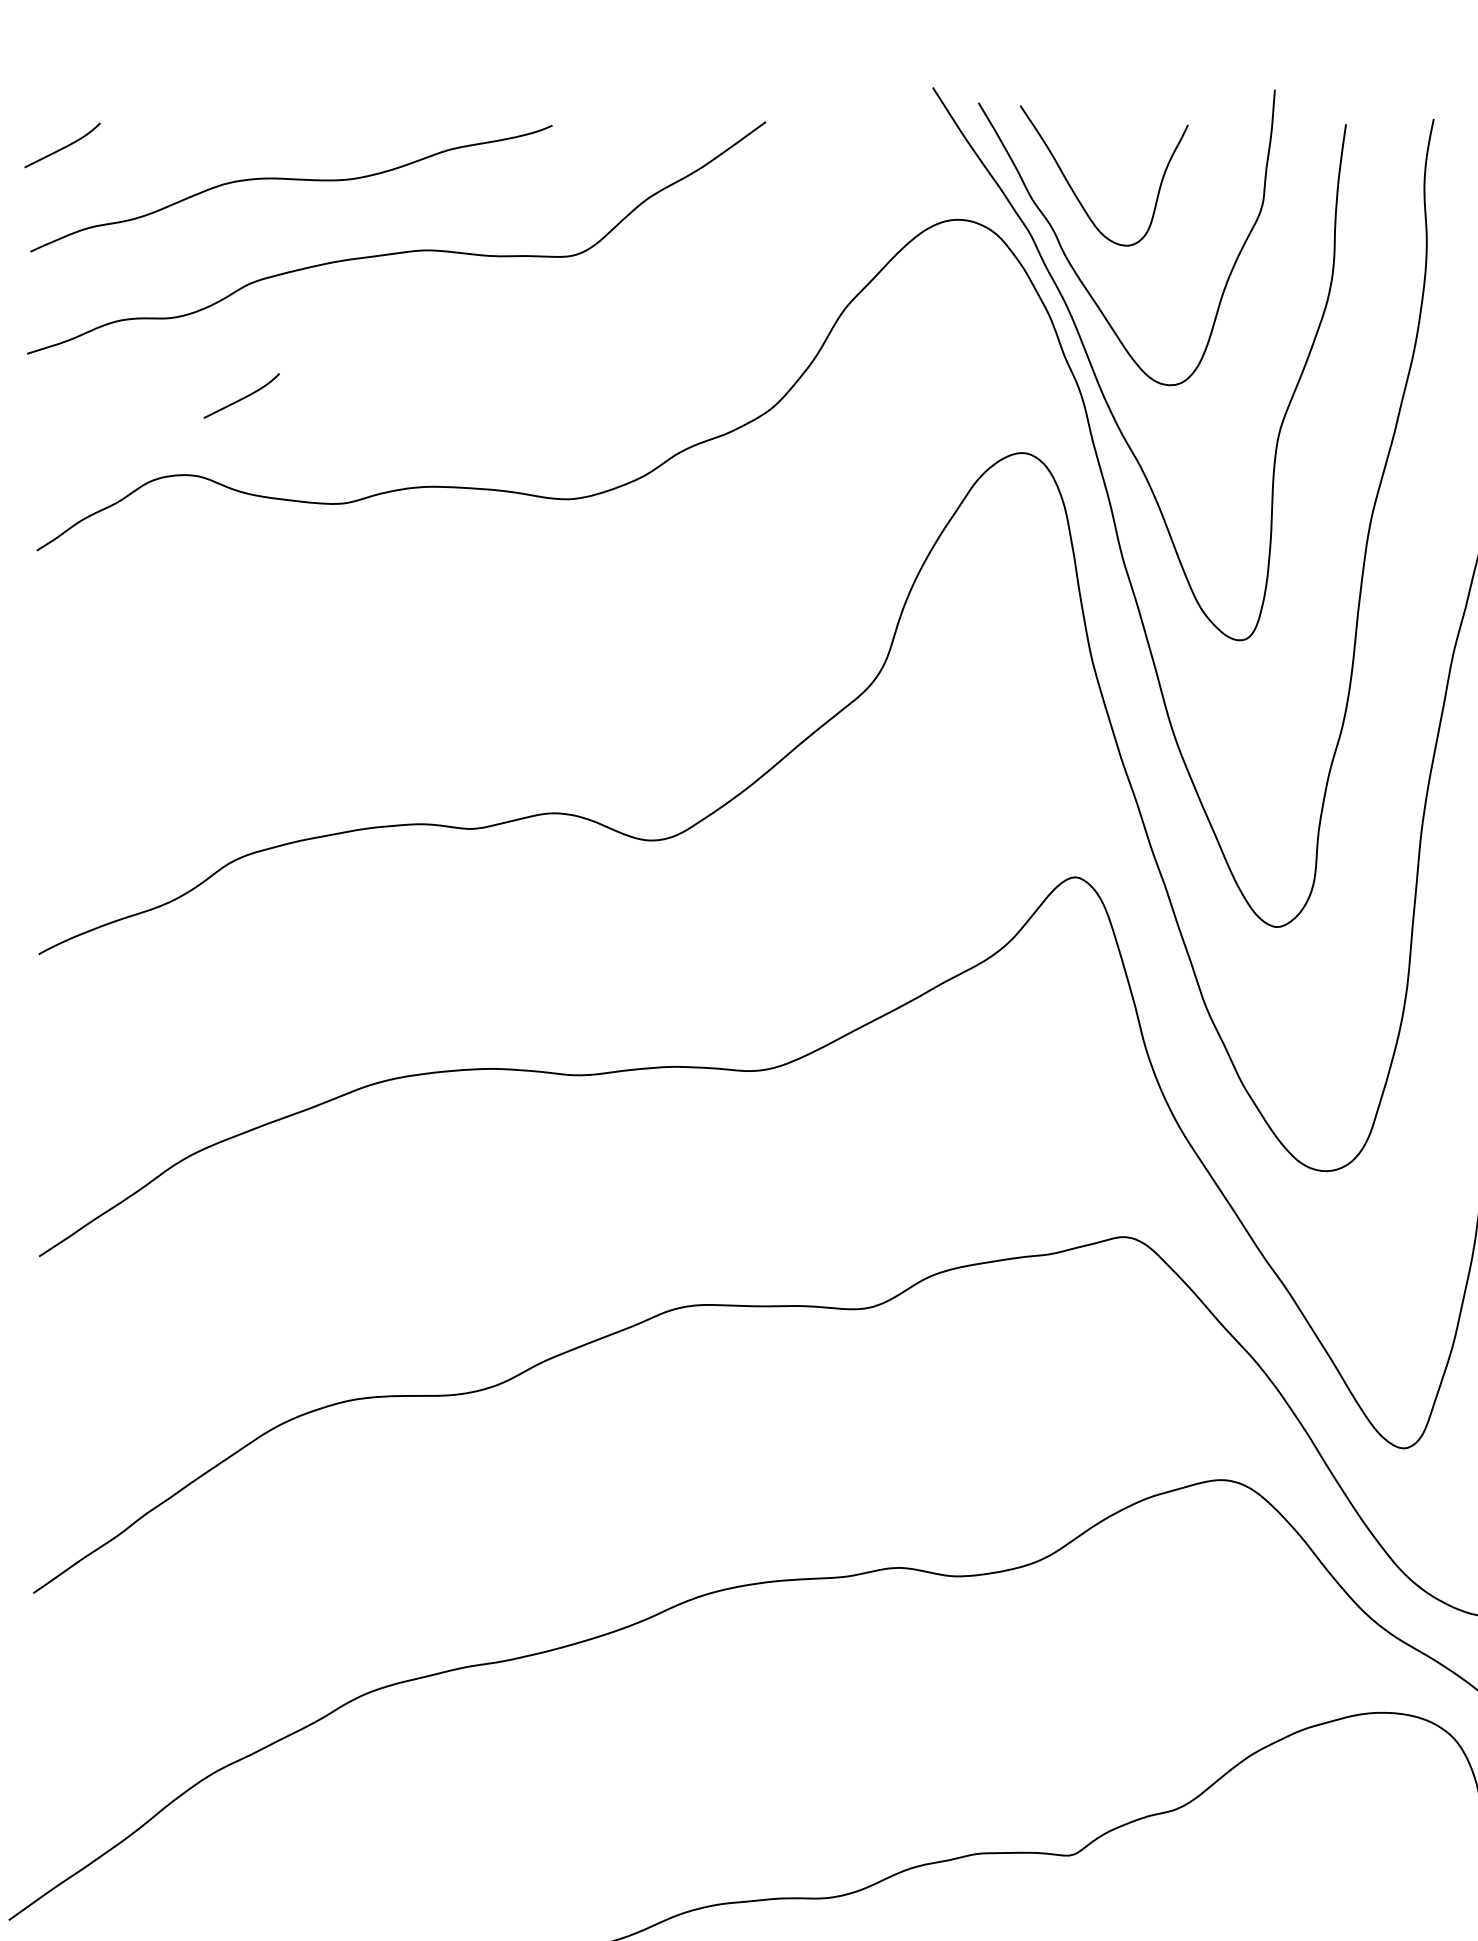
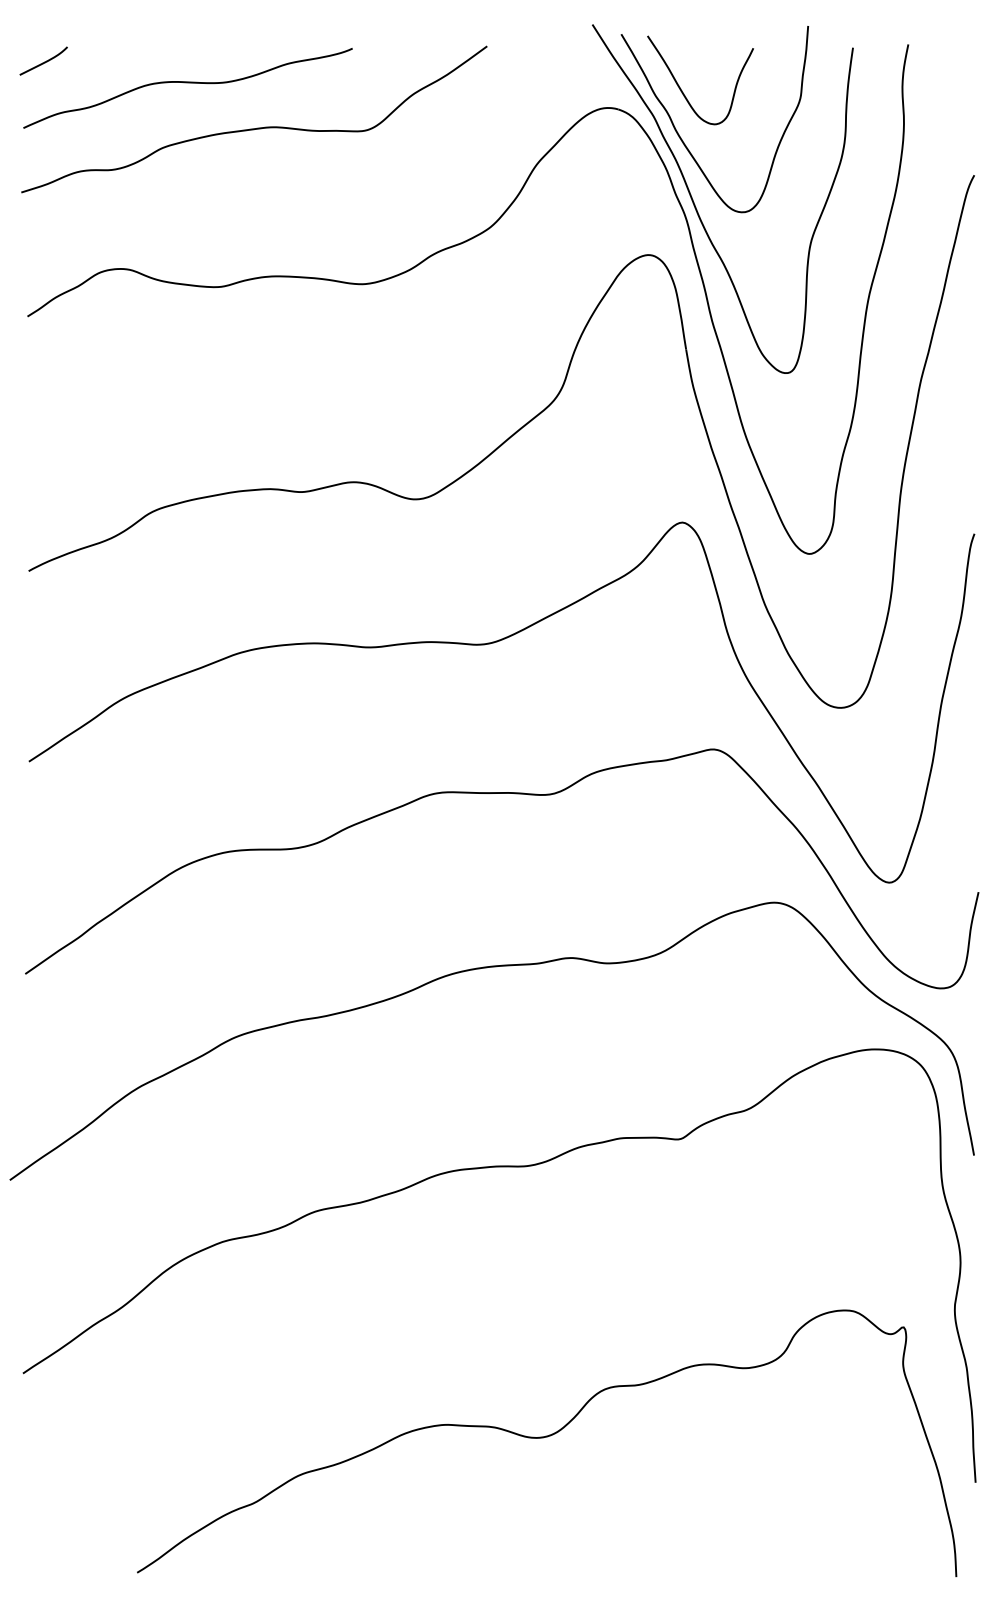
curve: (242, 396) -> (157, 219), removed

